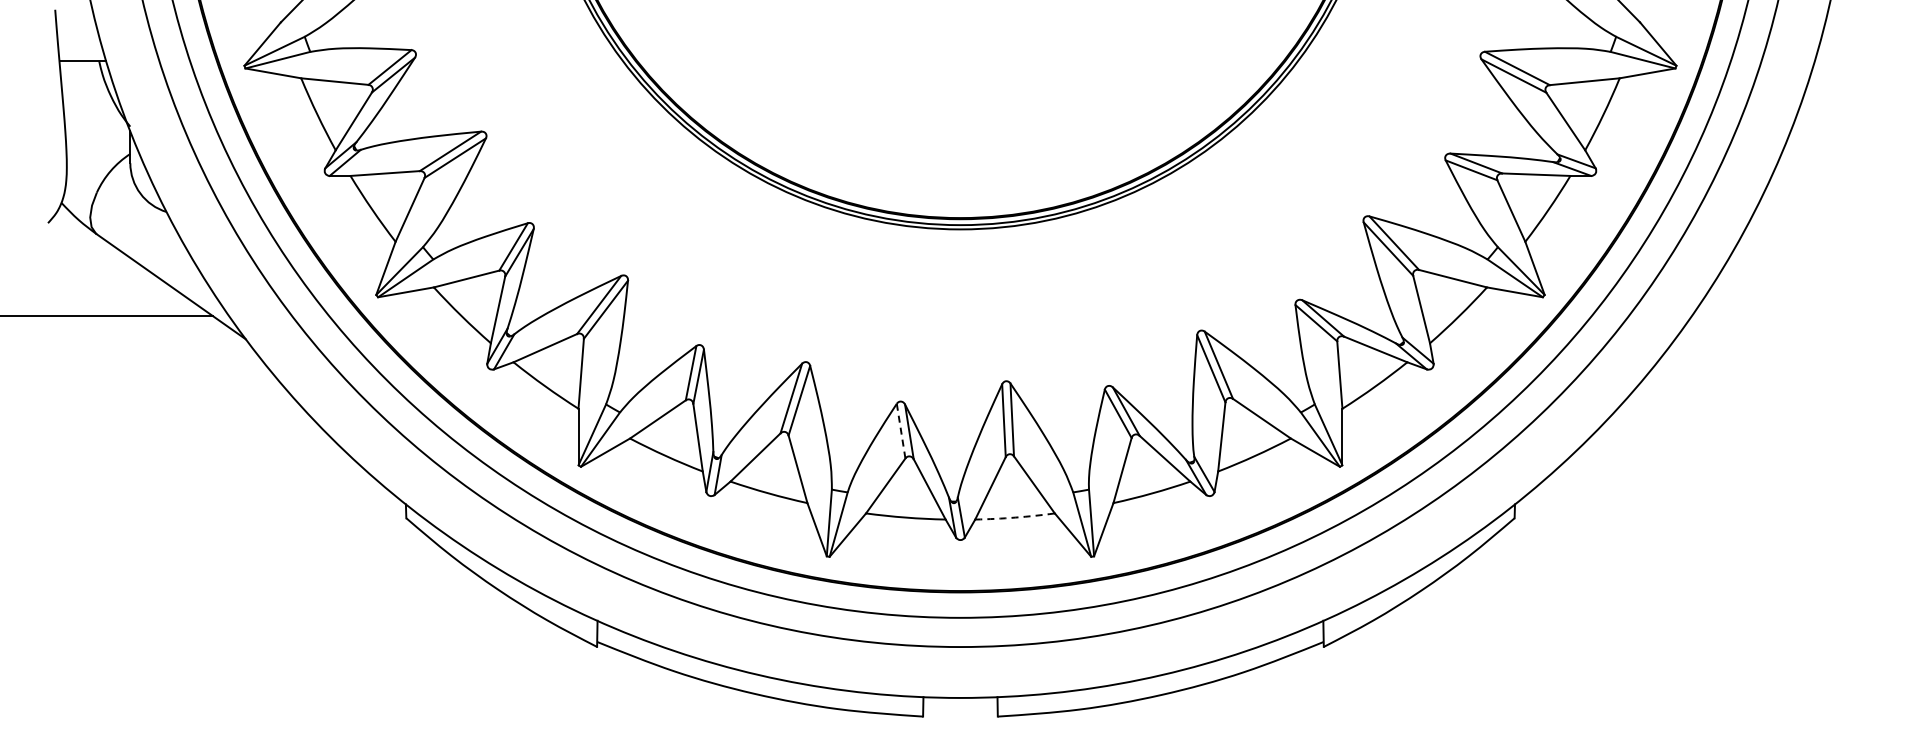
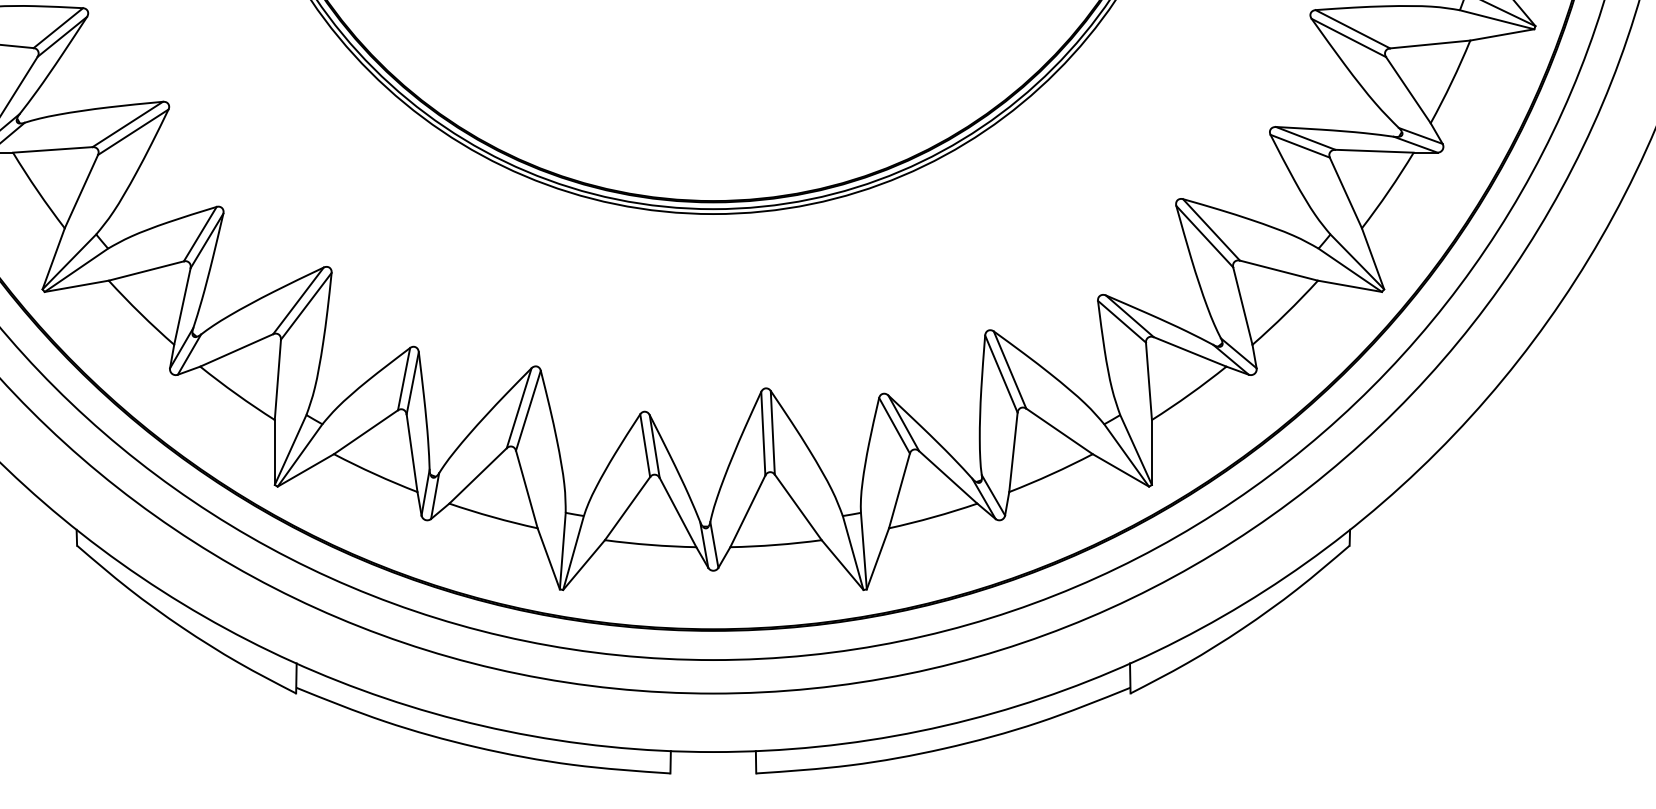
line: (901, 431) -> (645, 446), dashed -> solid
arc: (1015, 517) -> (776, 544), dashed -> solid

